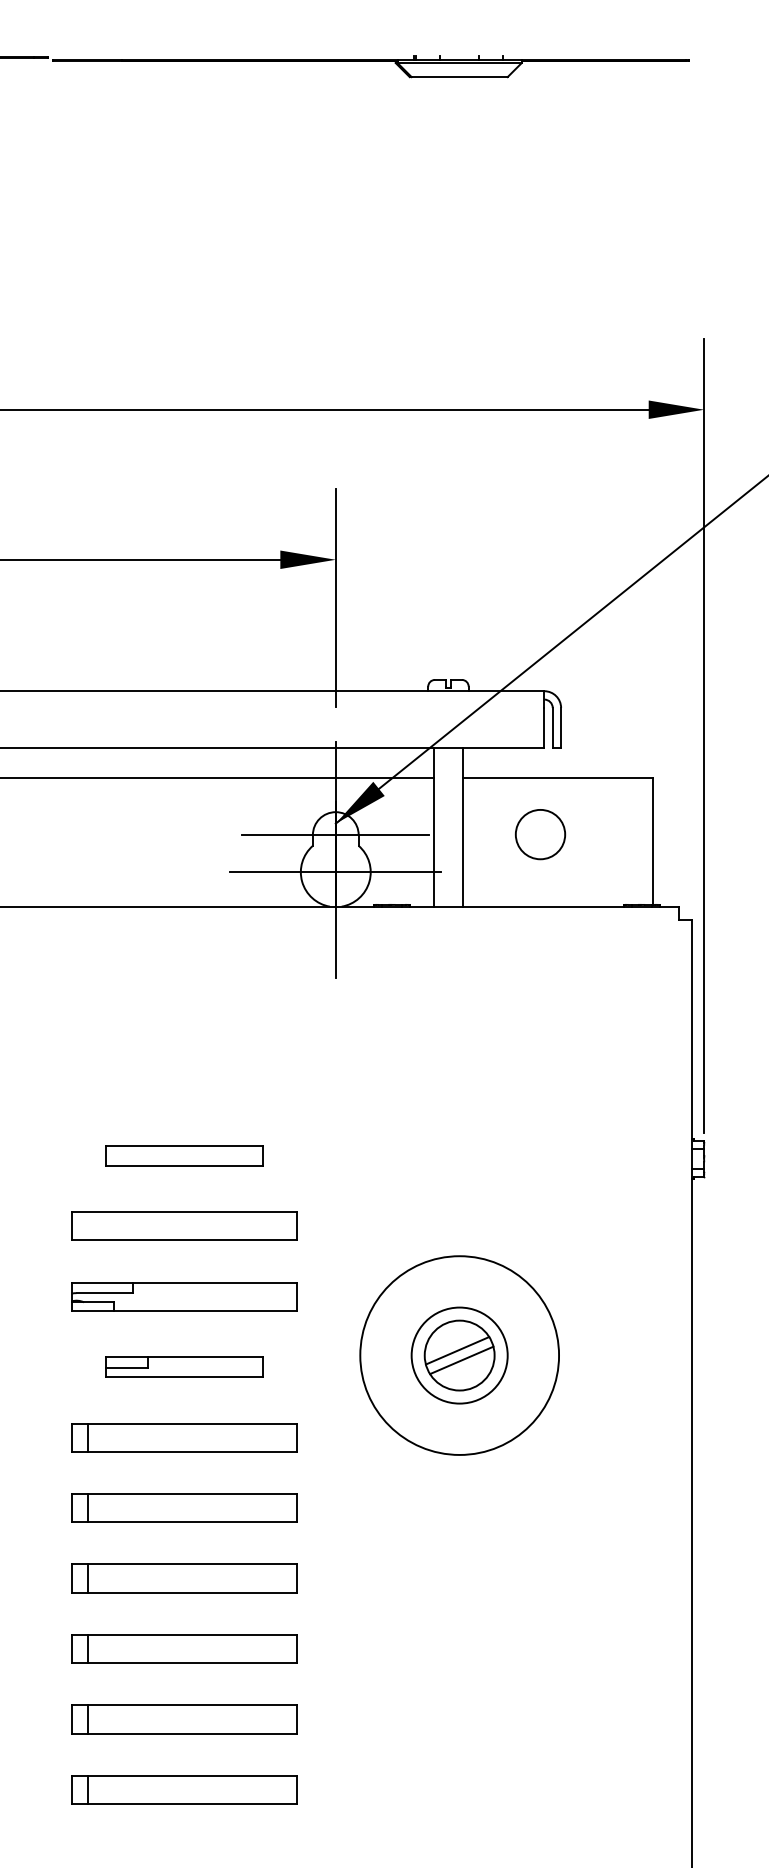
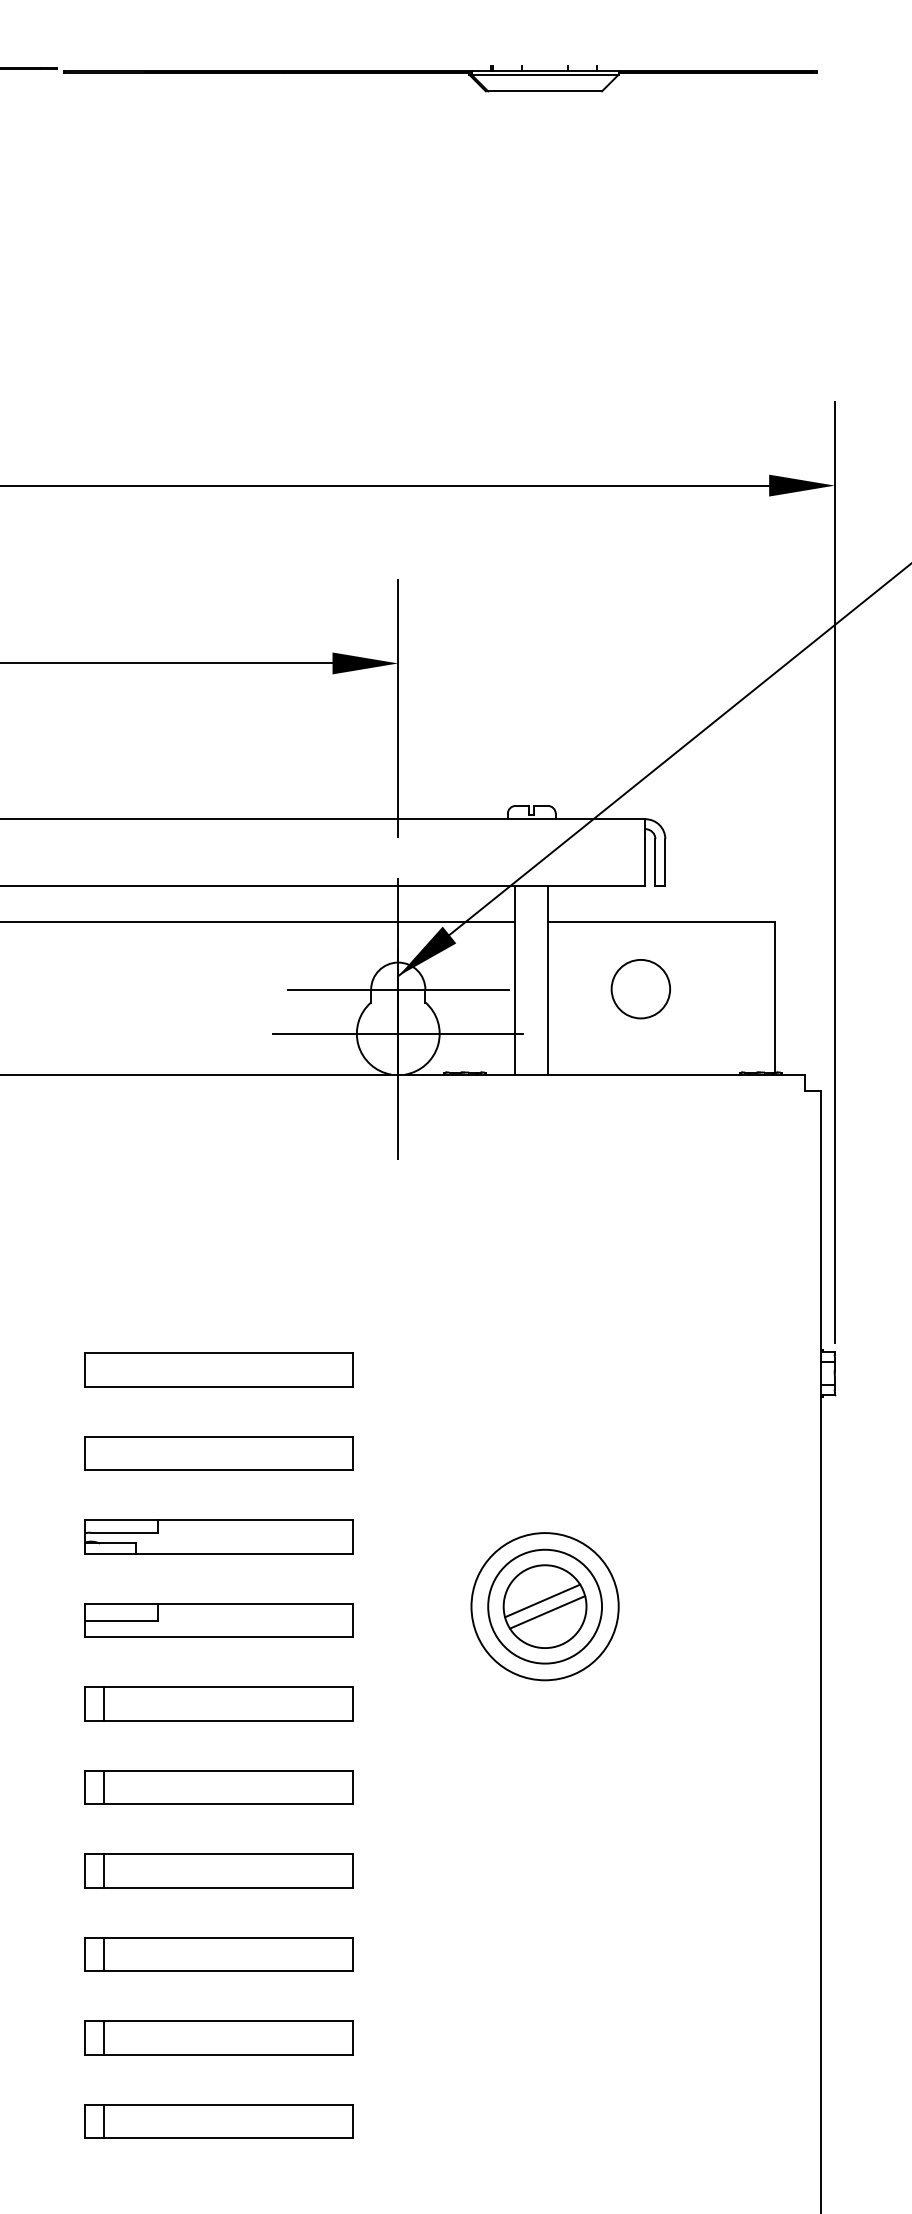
part: (184, 1155) -> (218, 1369), size x1.43
circle: (459, 1355) -> (544, 1606), size x0.62
part: (184, 1367) -> (218, 1620), size x1.43

